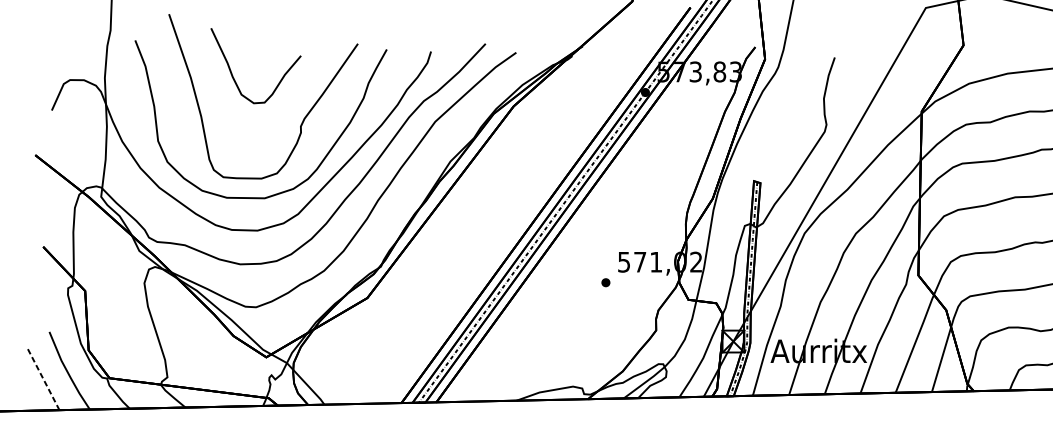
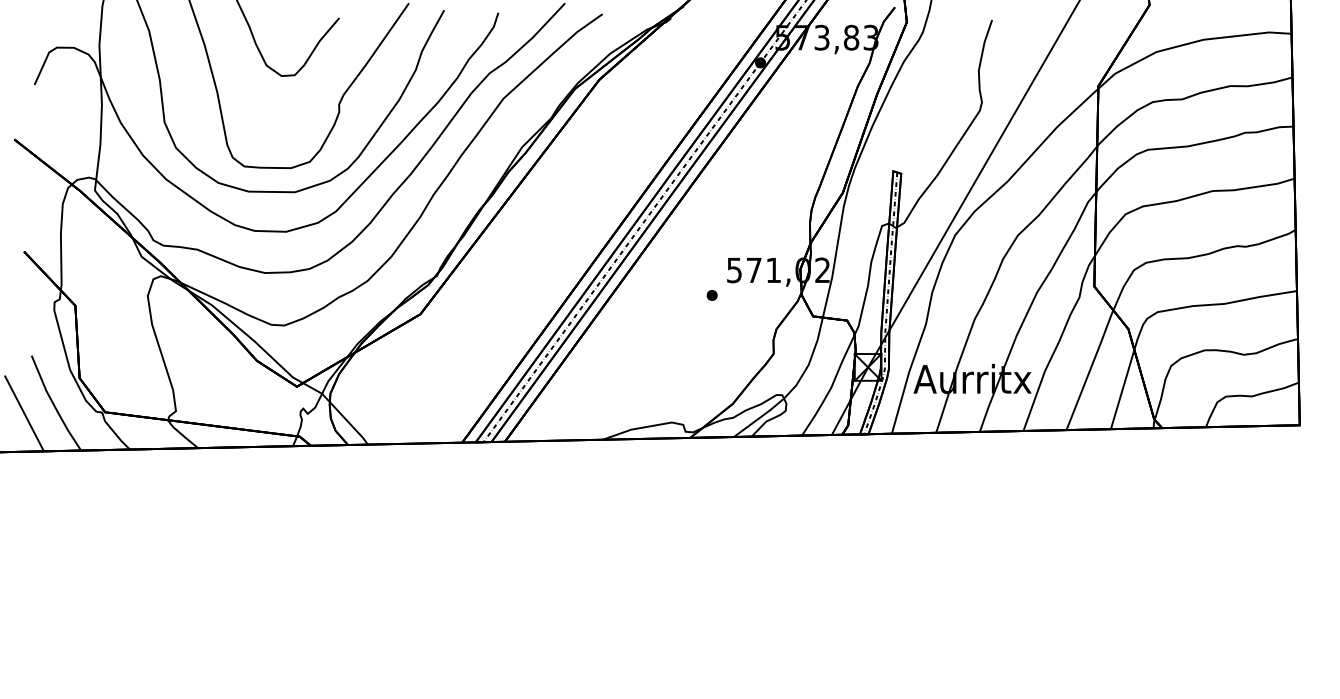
line: (43, 379) -> (24, 413), dashed -> solid

